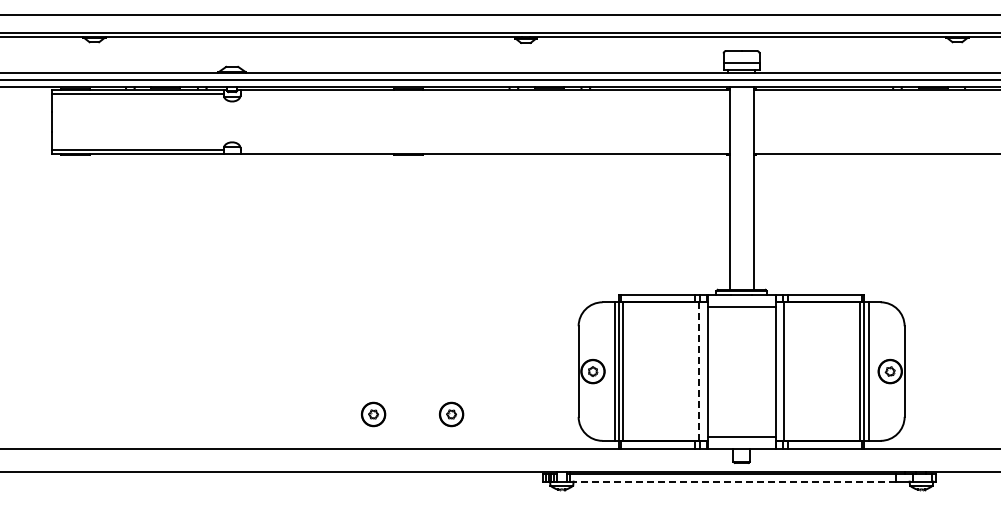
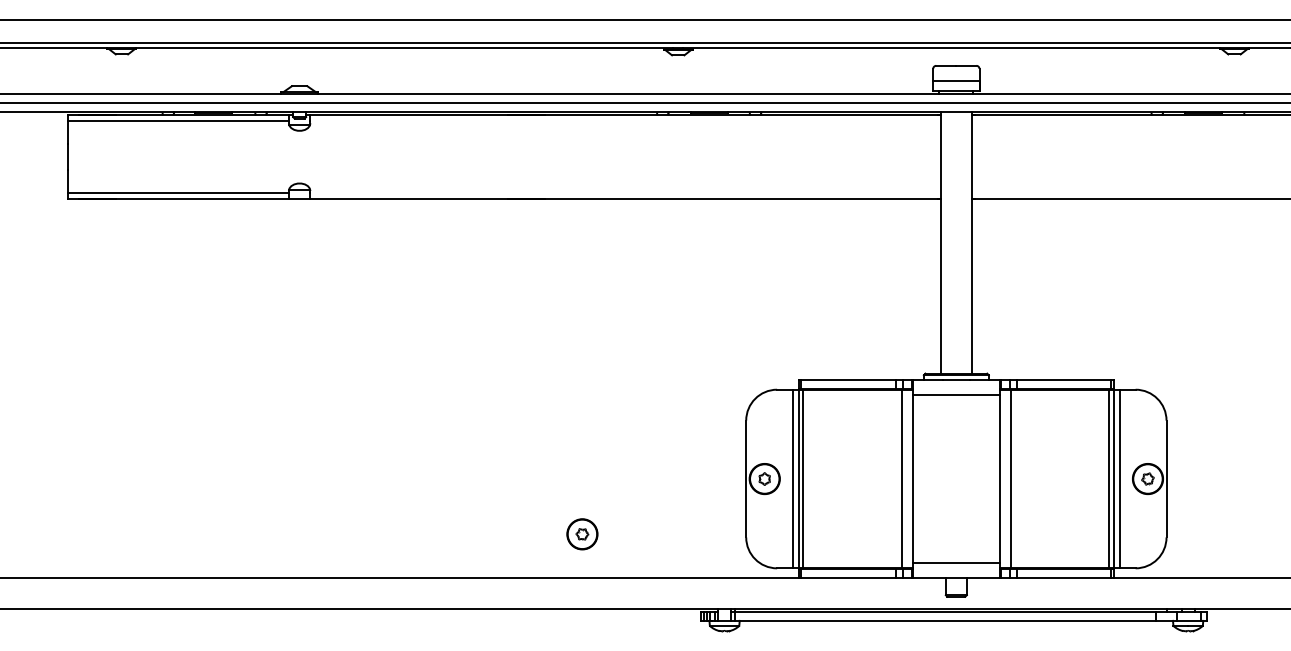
line: (699, 372) -> (902, 480), dashed -> solid
part: (373, 414) -> (481, 534), removed
line: (732, 481) -> (944, 620), dashed -> solid

